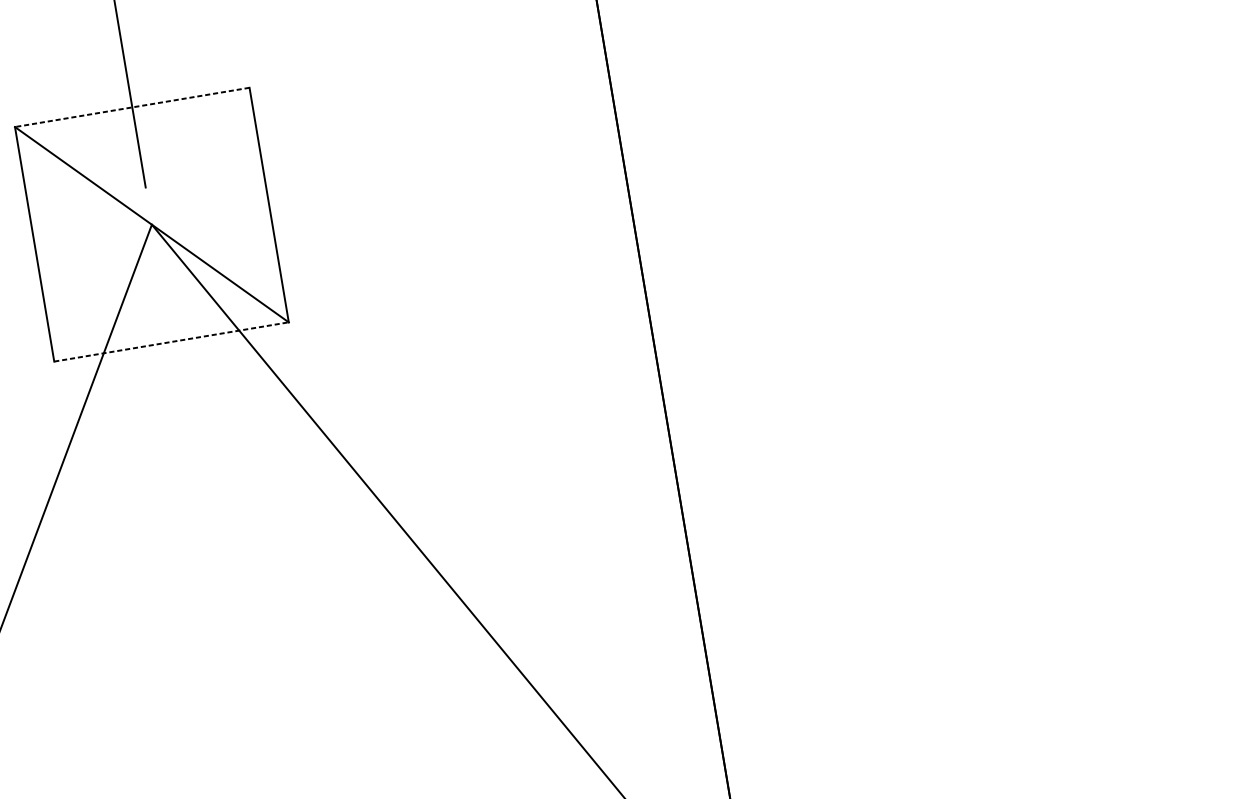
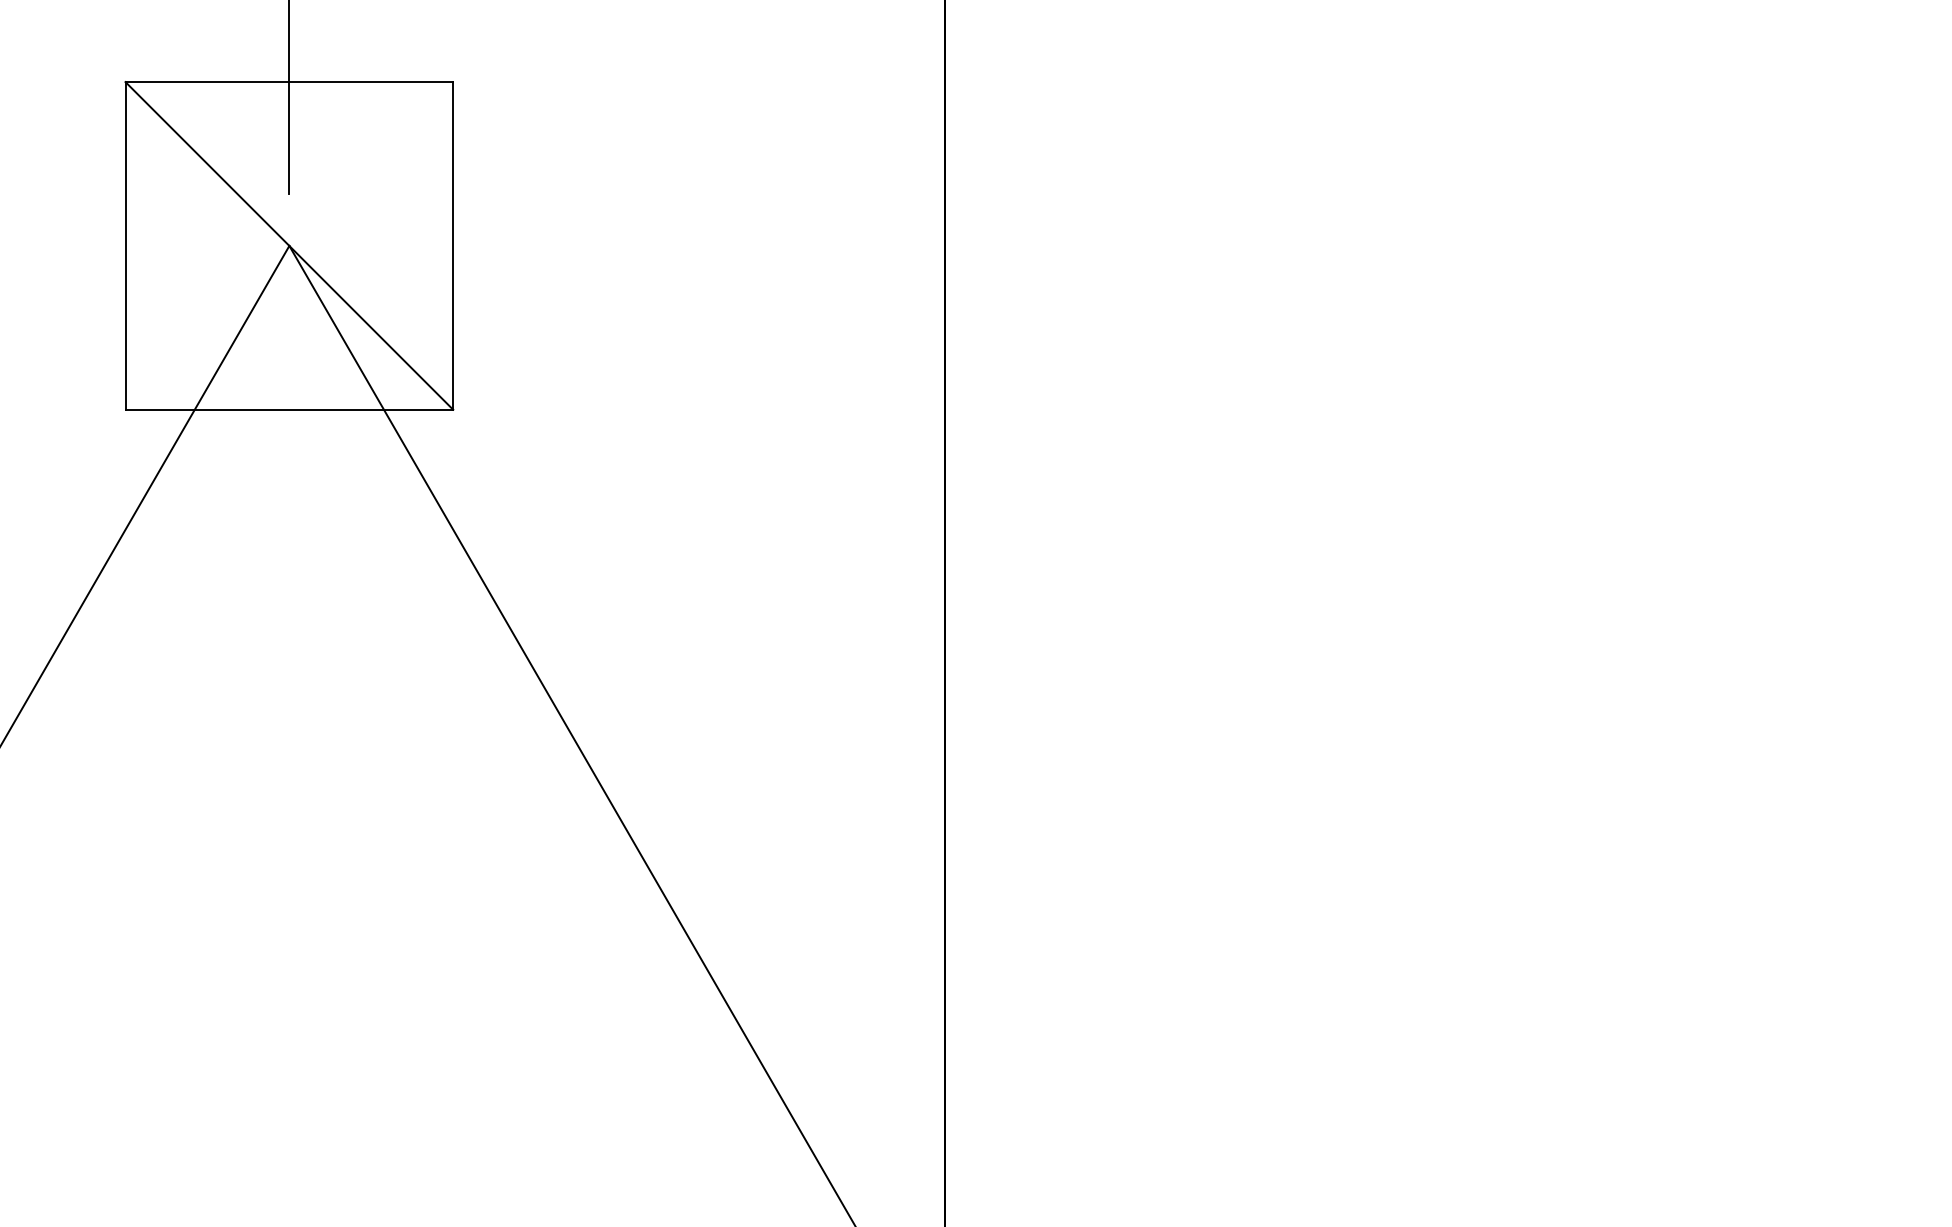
line: (132, 107) -> (289, 82), dashed -> solid
line: (171, 341) -> (289, 409), dashed -> solid

